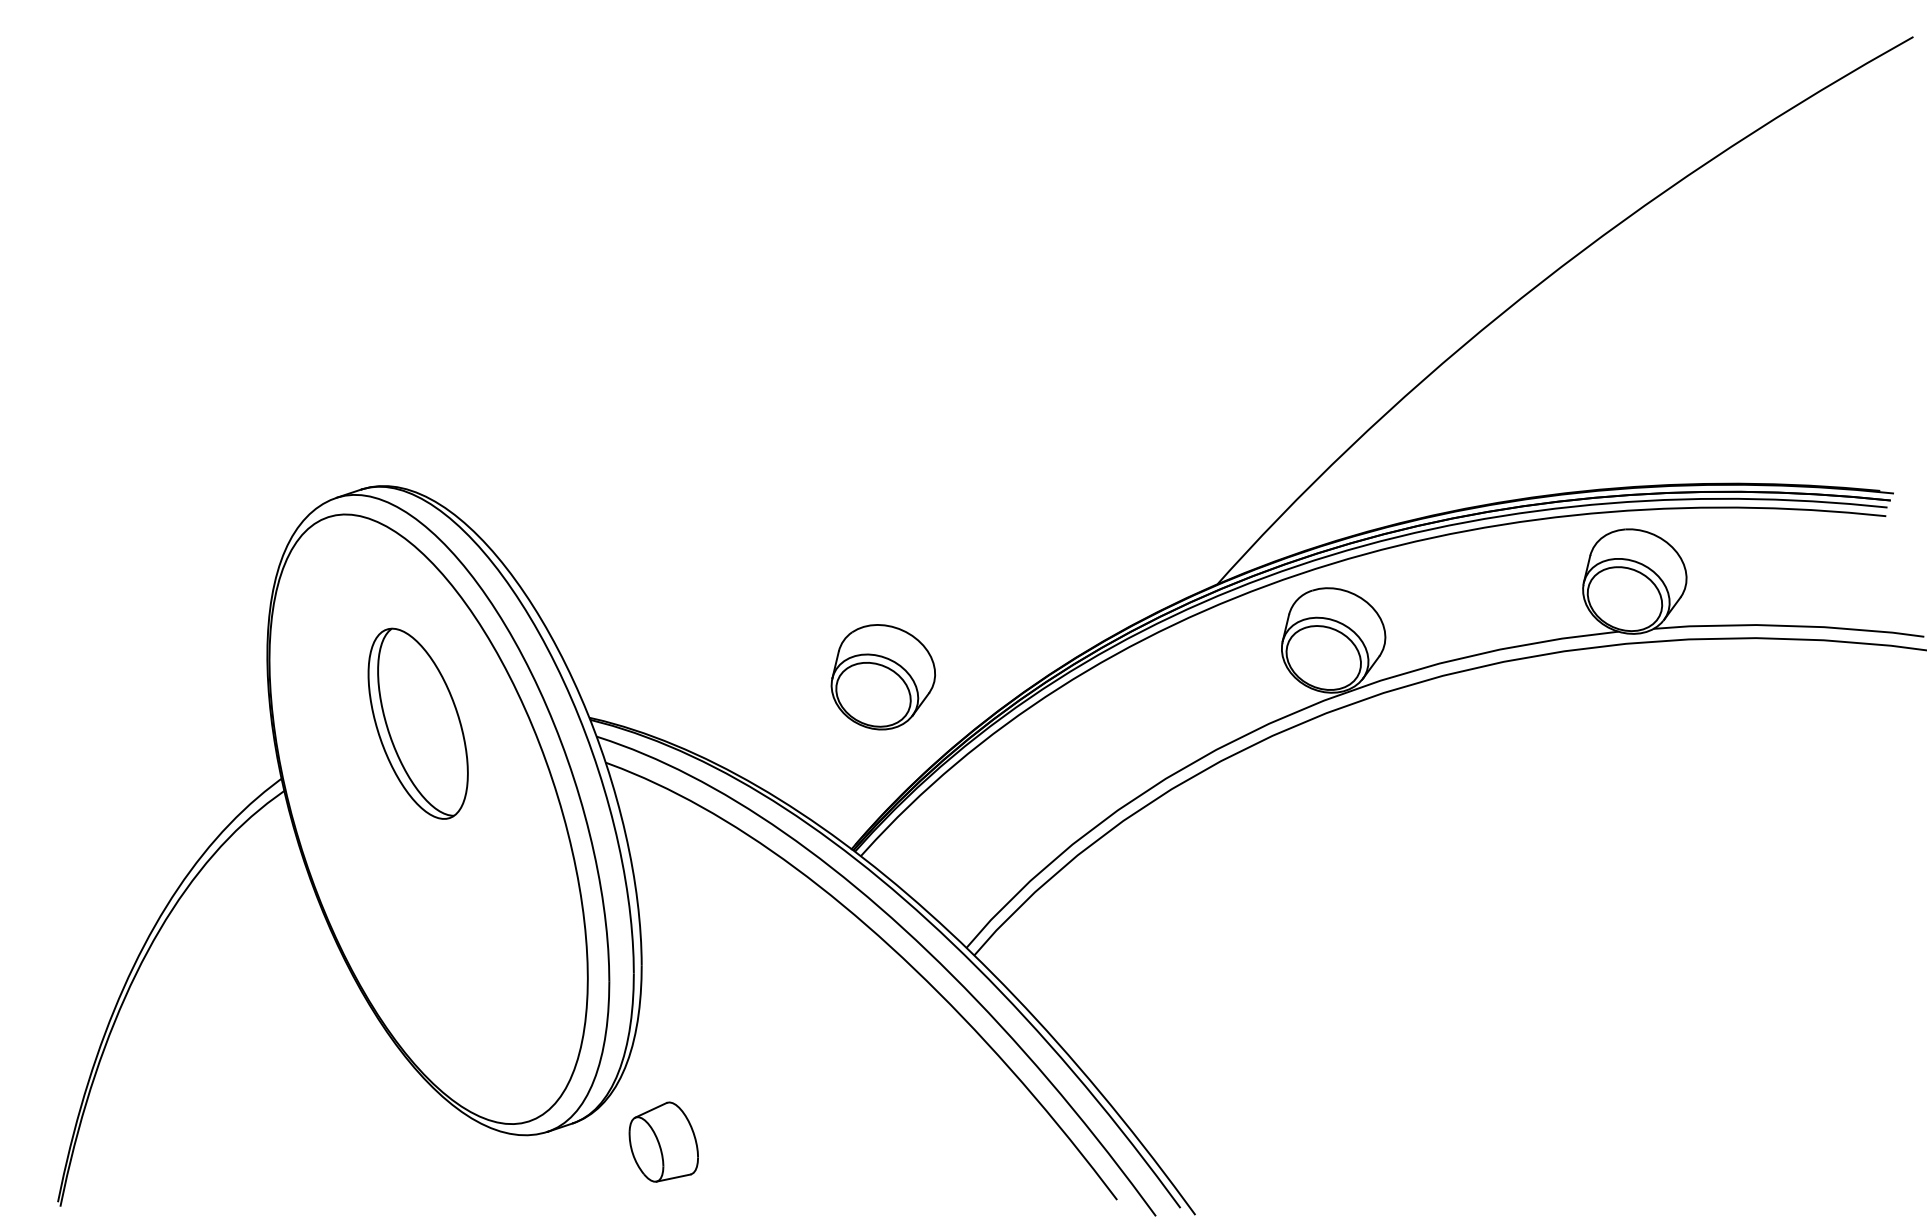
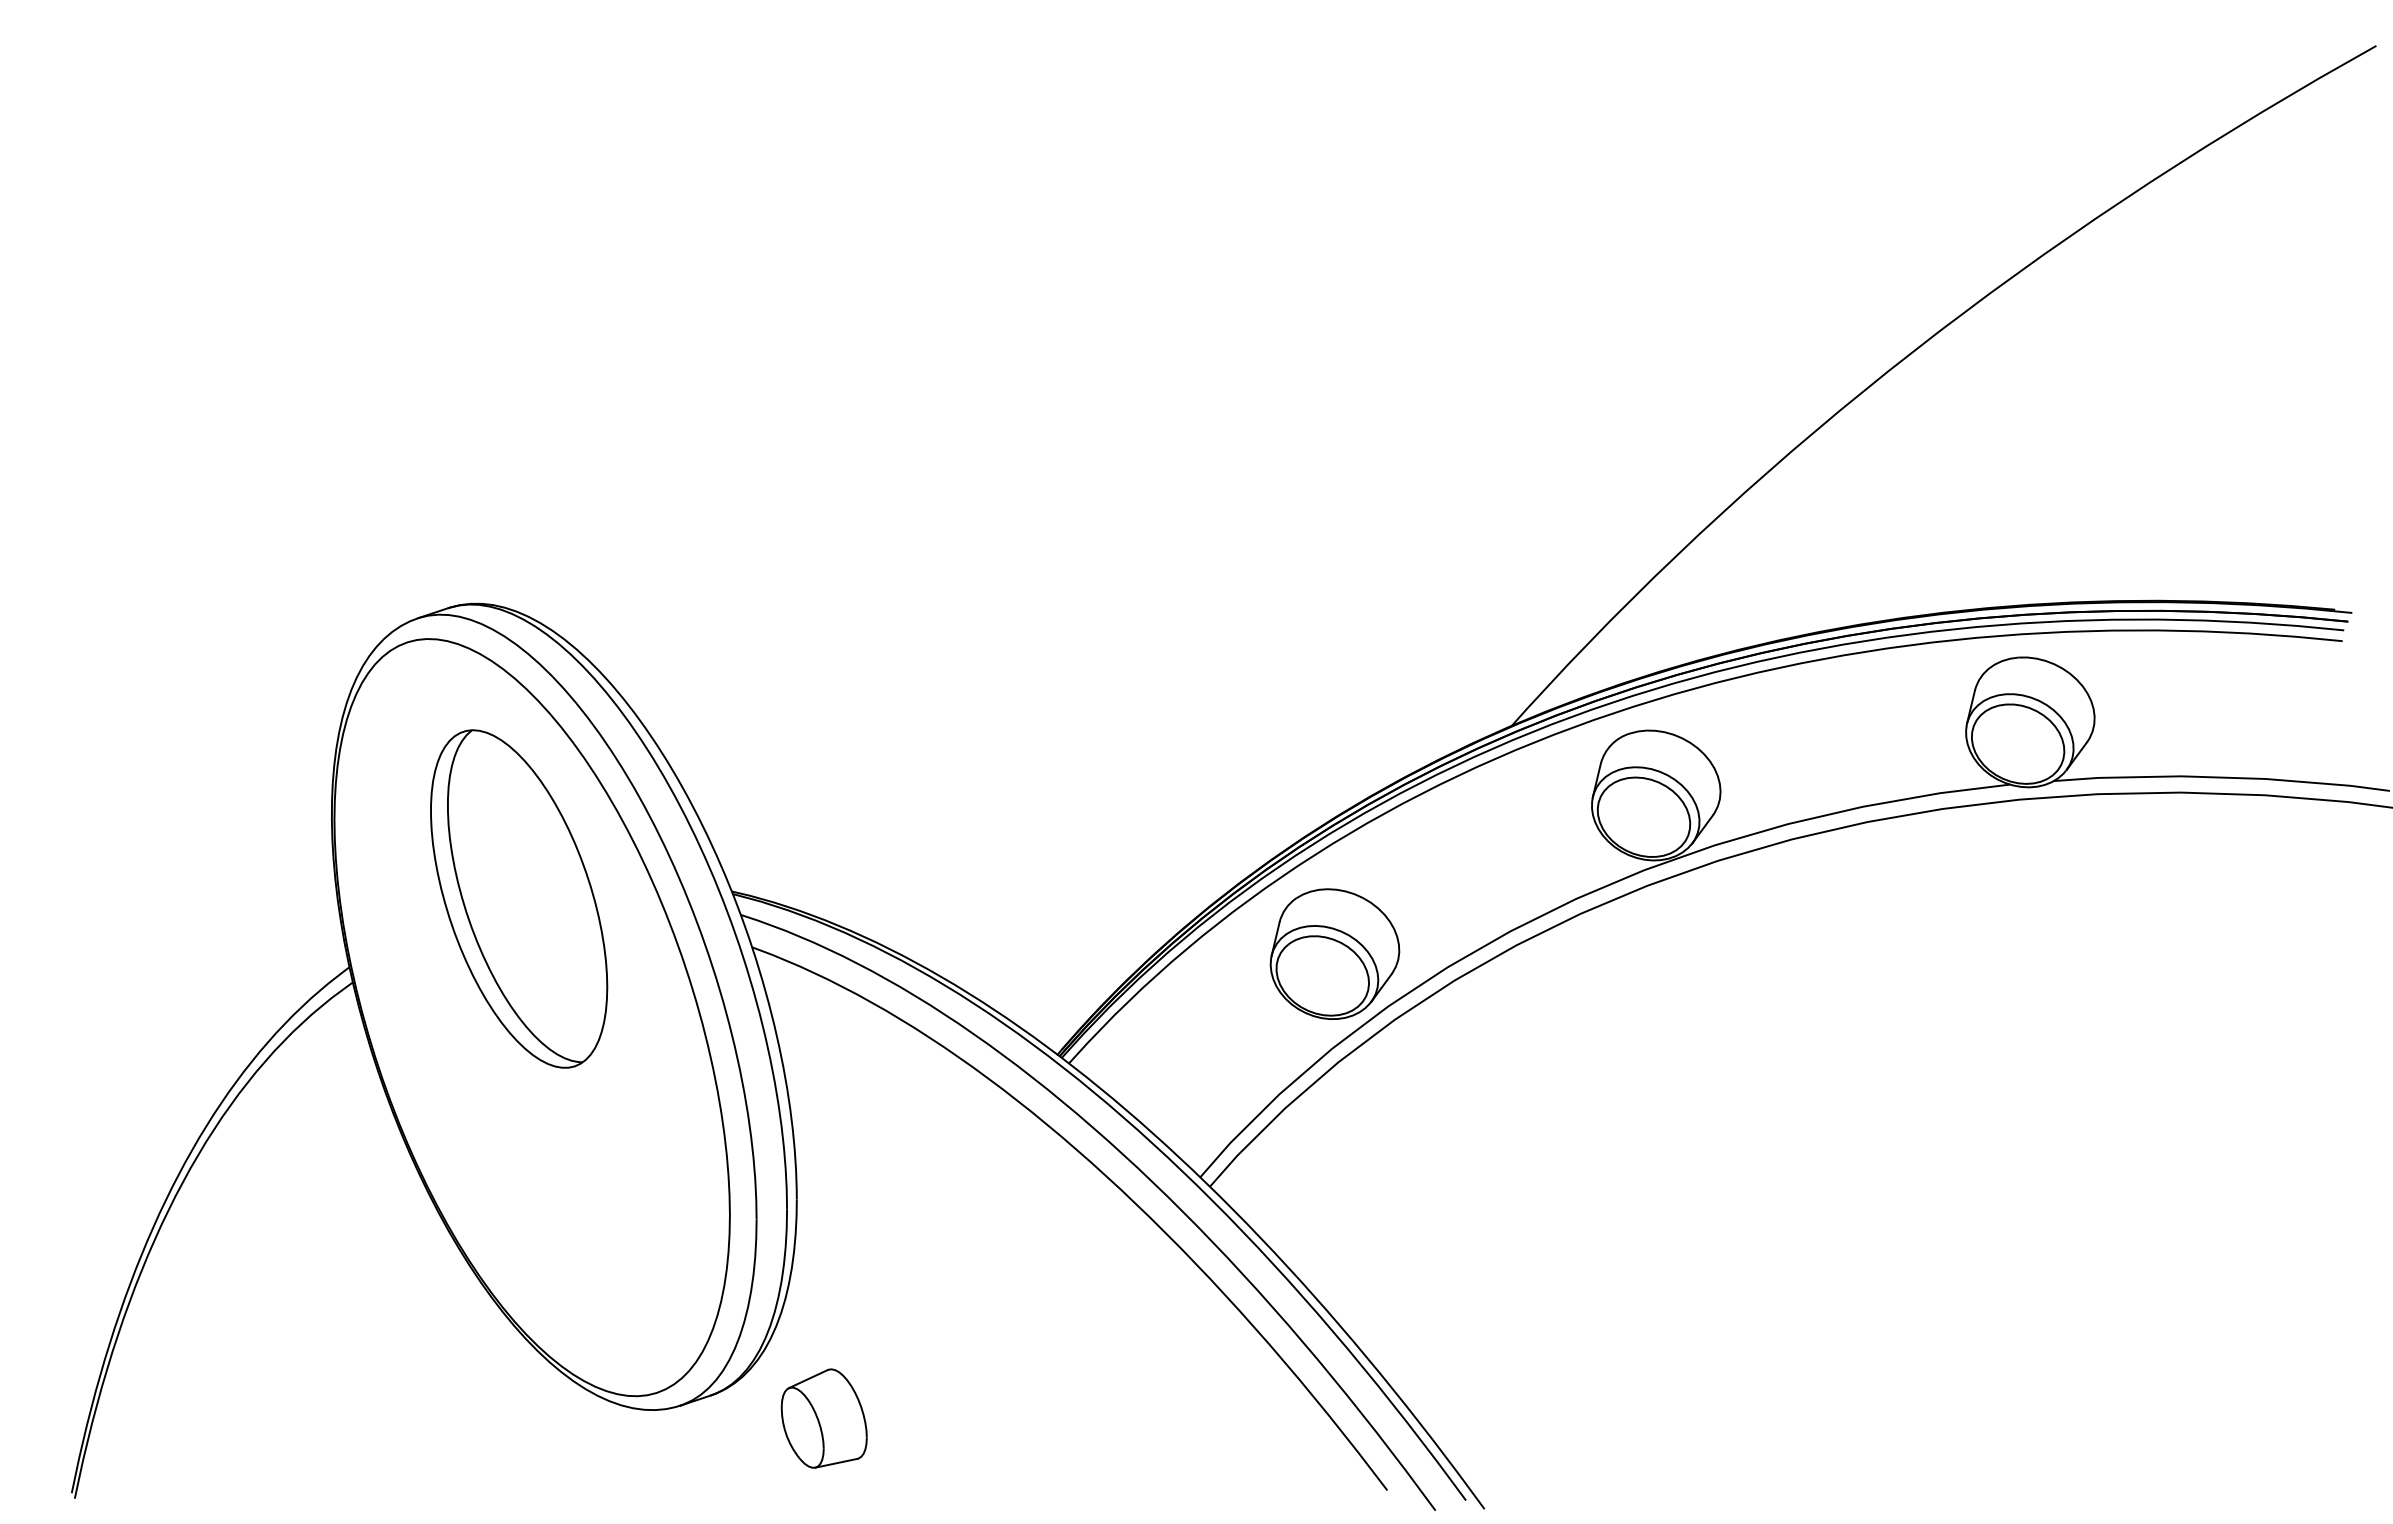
part: (882, 676) -> (1334, 953), moved
part: (418, 723) -> (519, 898), size x1.43

